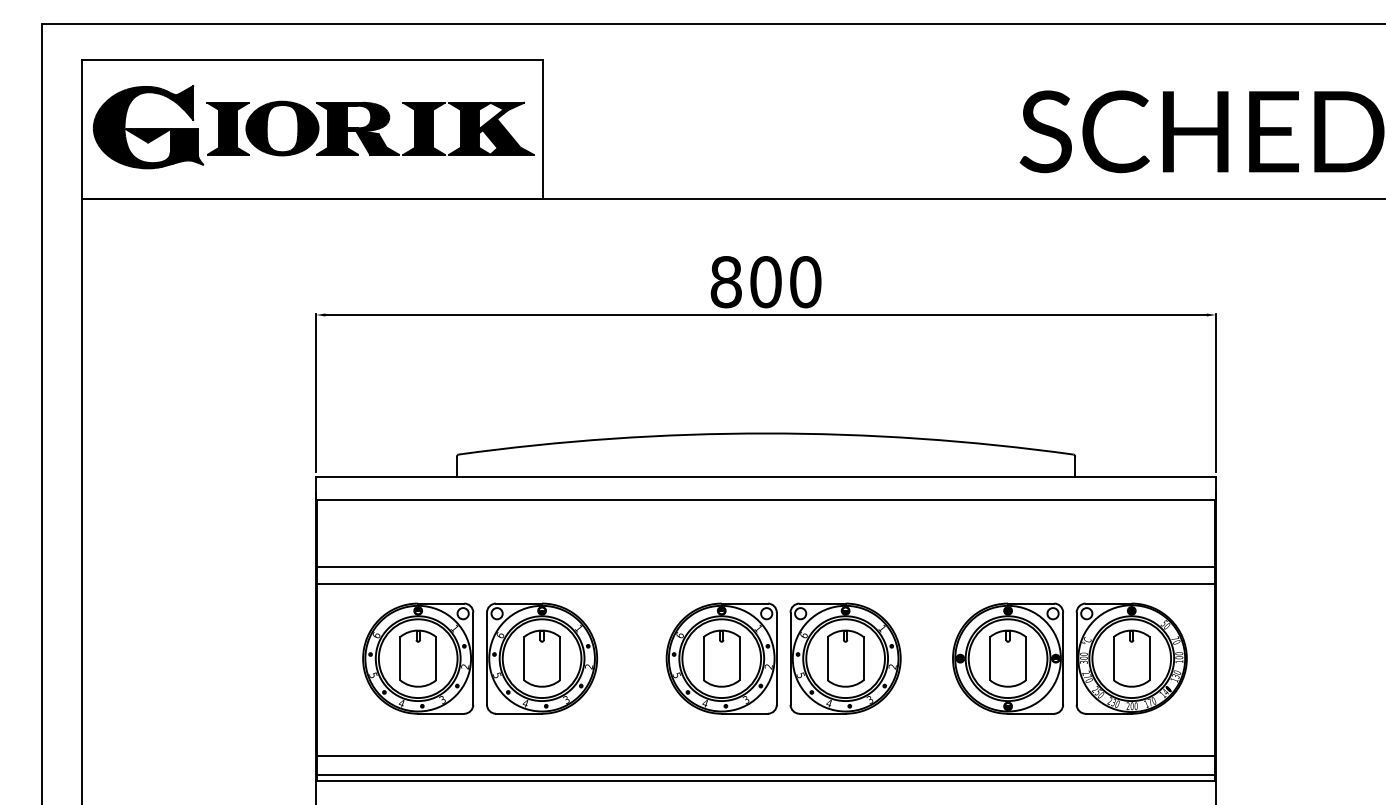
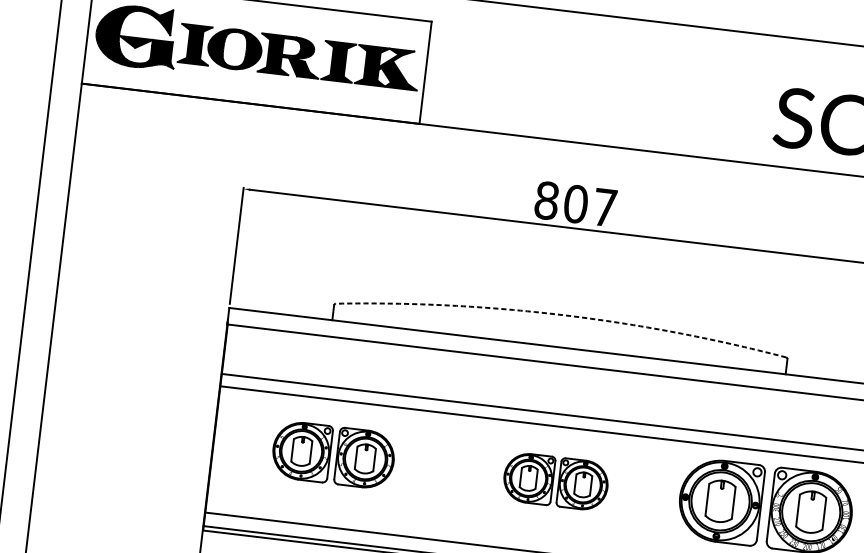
text: (805, 282) -> (604, 207), 800 -> 807
arc: (766, 433) -> (563, 315), solid -> dashed
part: (480, 658) -> (333, 455), size x0.7
part: (783, 658) -> (555, 481), size x0.6

